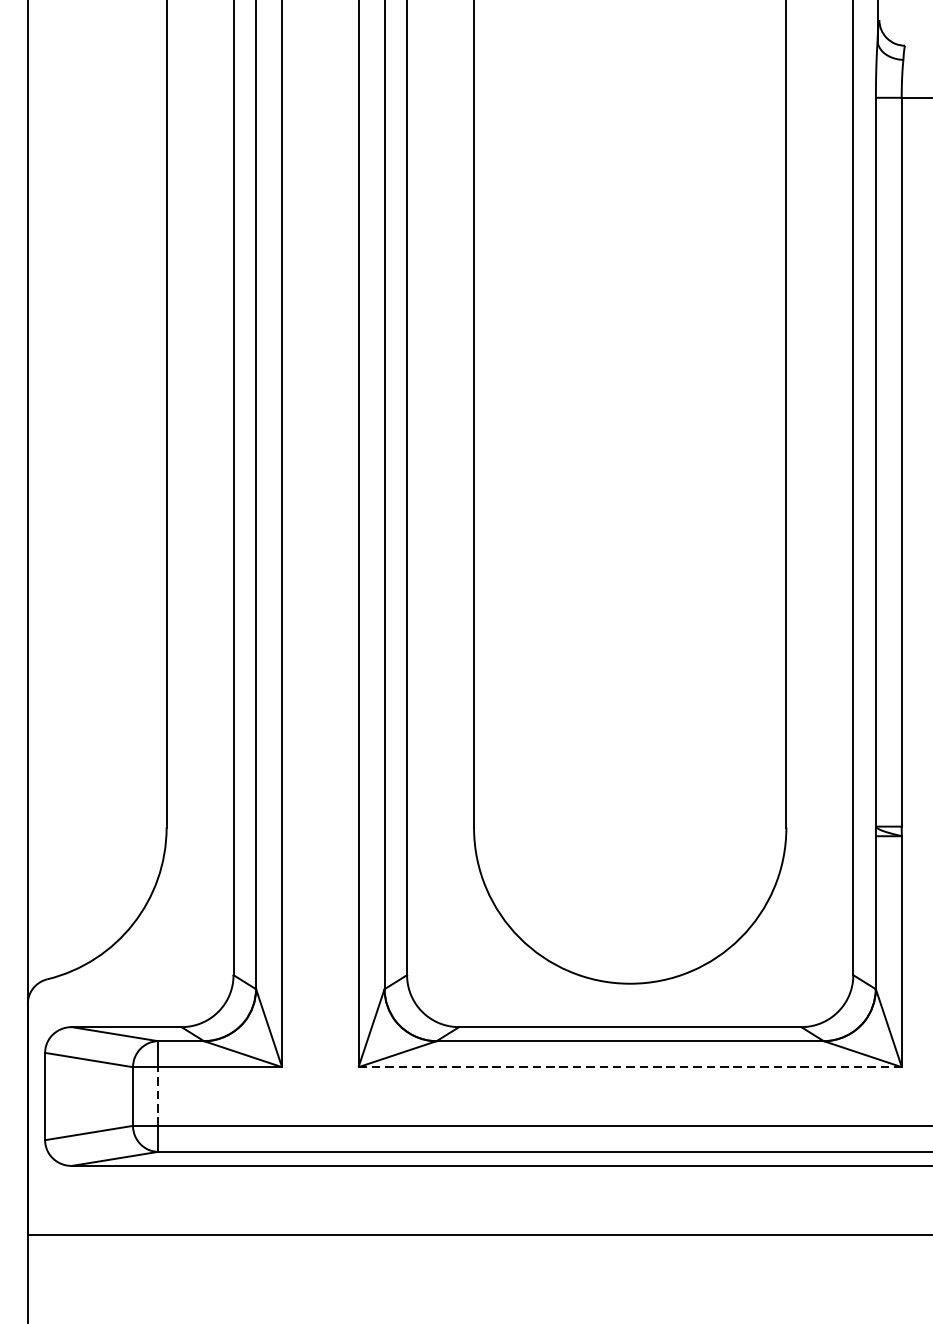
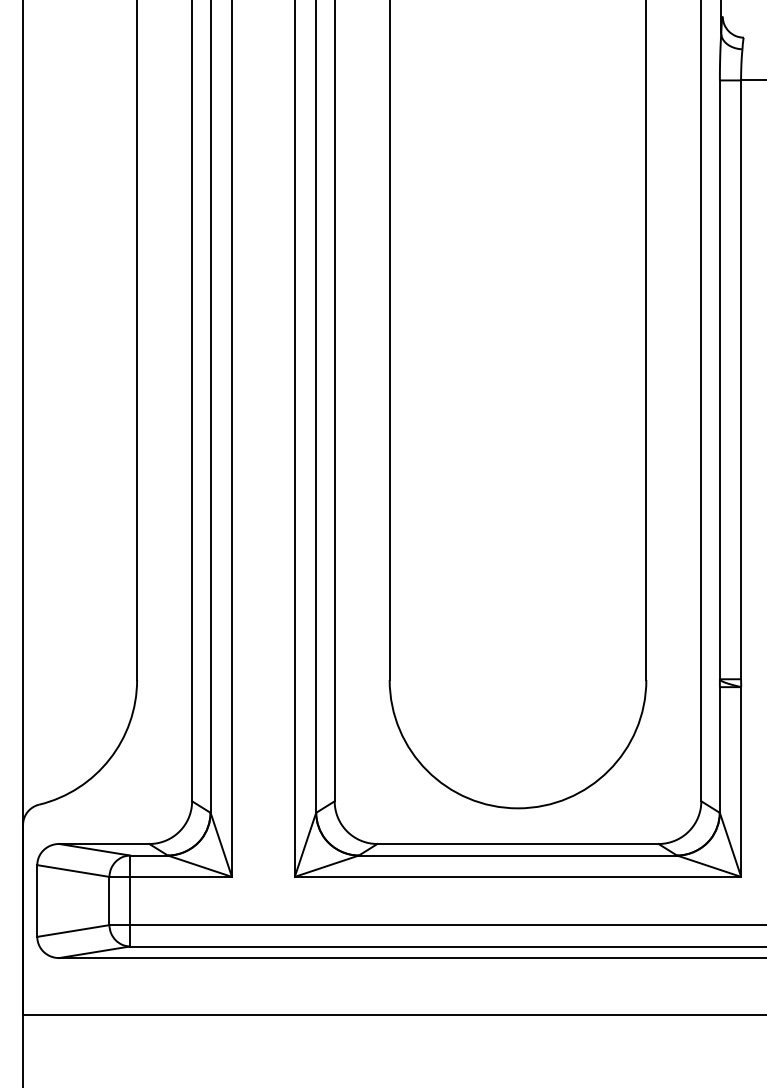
line: (630, 1066) -> (518, 876), dashed -> solid
line: (158, 1095) -> (130, 900), dashed -> solid

